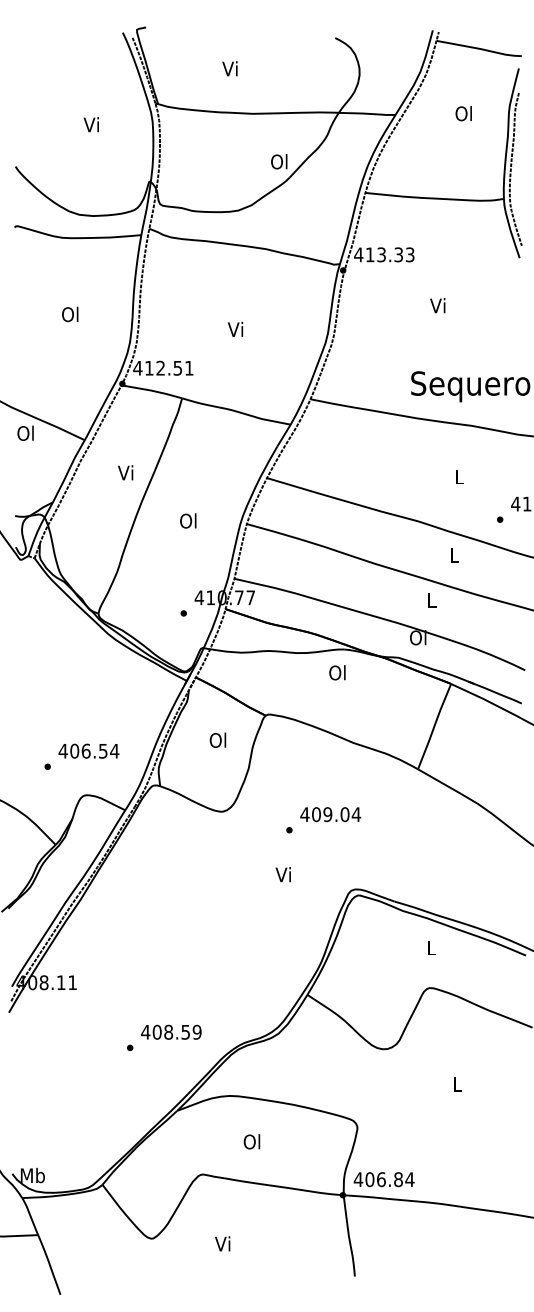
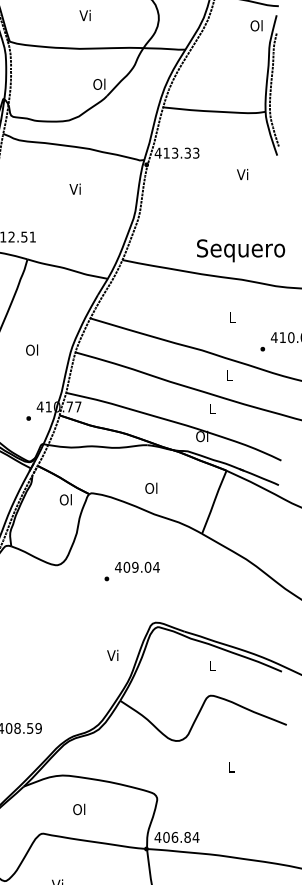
text: (229, 68) -> (84, 15), moved
text: (463, 113) -> (256, 25), moved
text: (437, 305) -> (242, 174), moved
text: (235, 328) -> (75, 188), moved
text: (337, 672) -> (151, 488), moved
text: (217, 739) -> (65, 499), moved
text: (282, 874) -> (112, 655), moved

